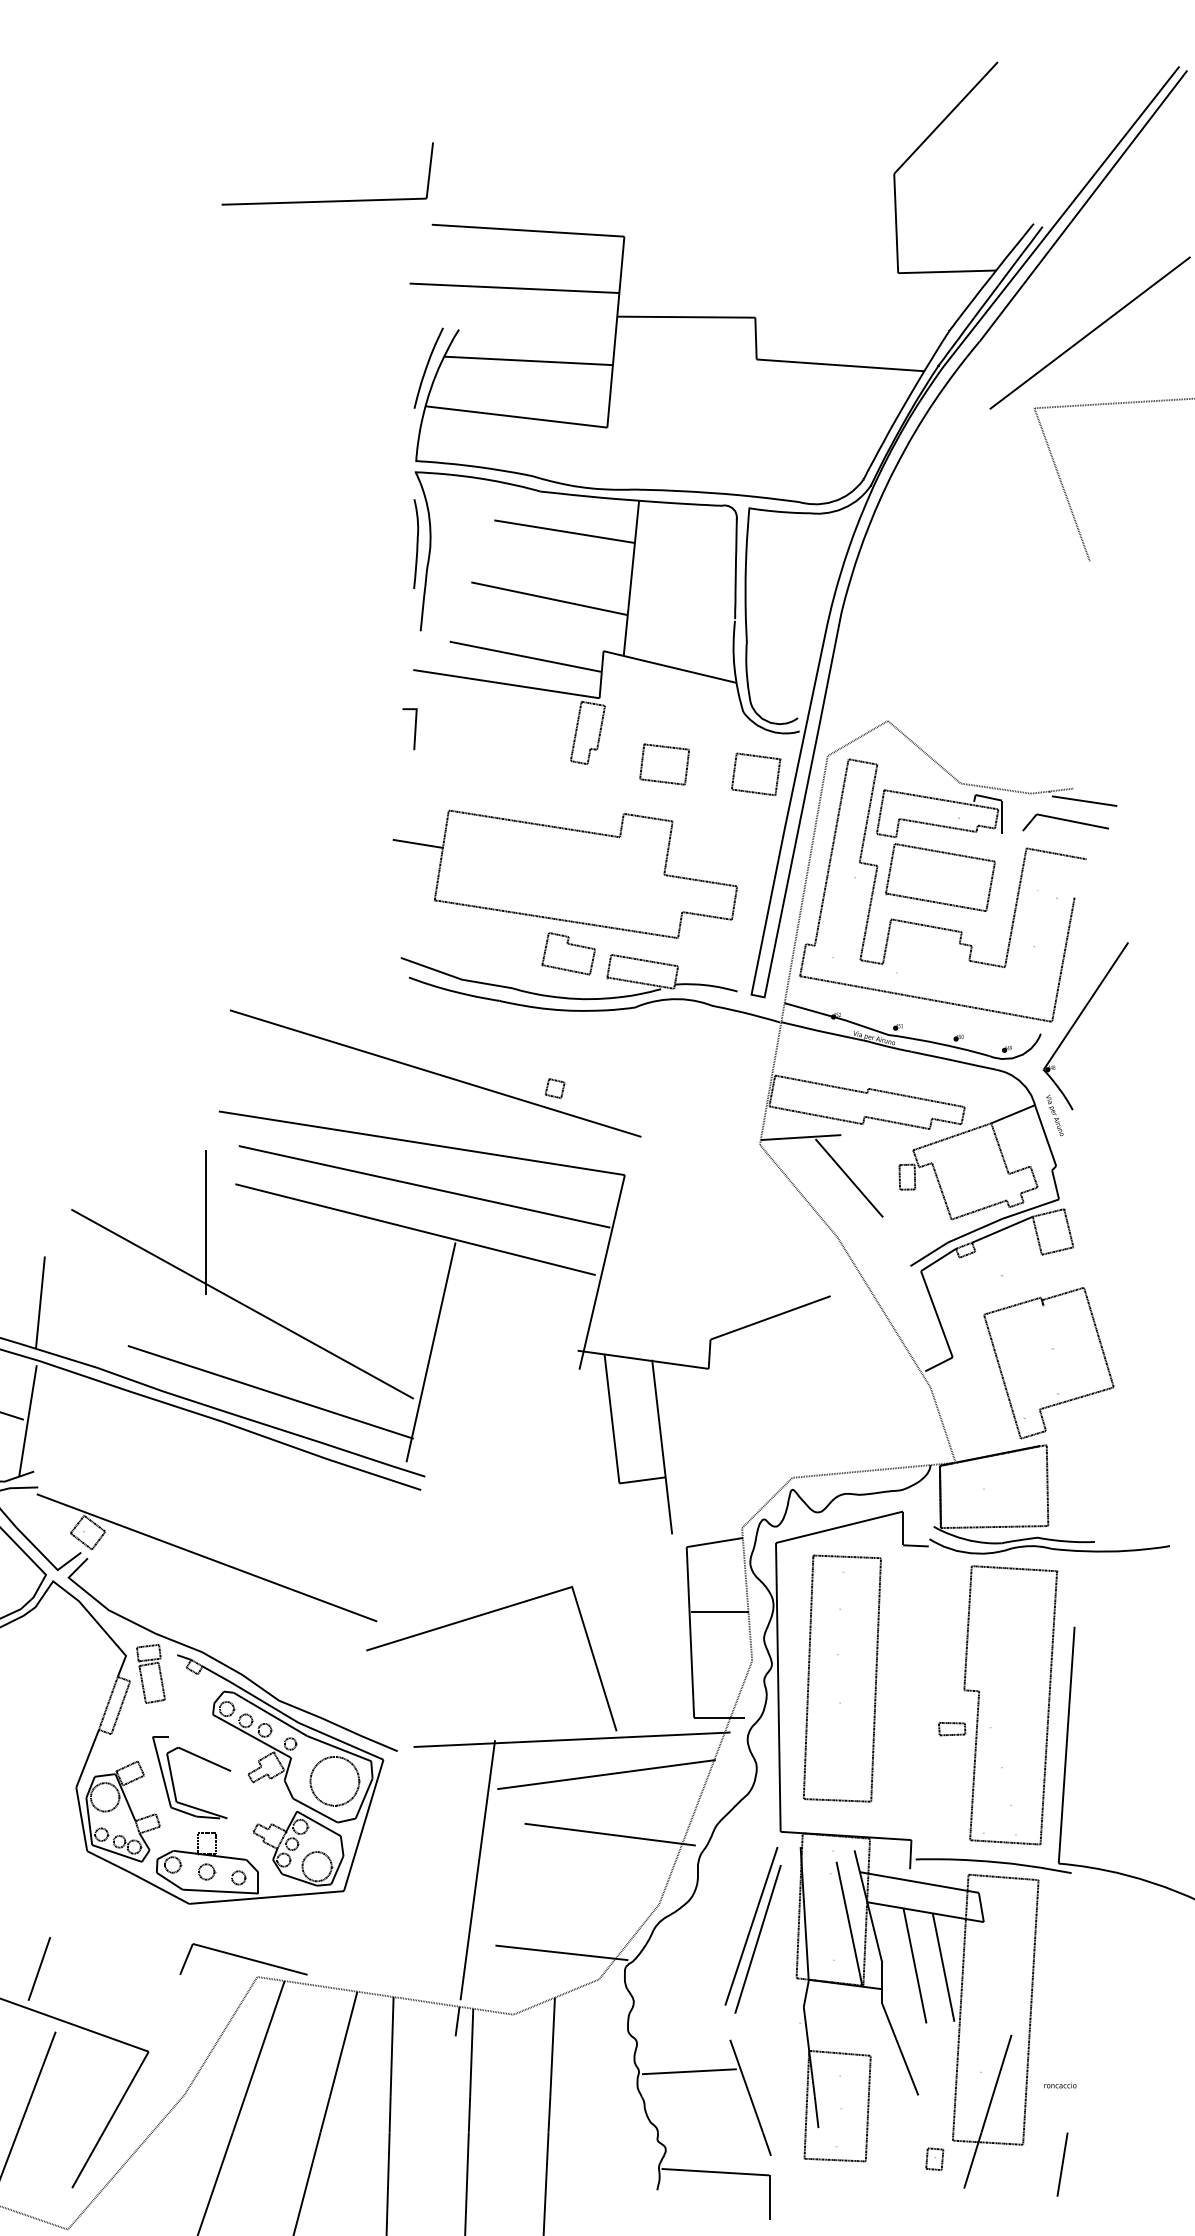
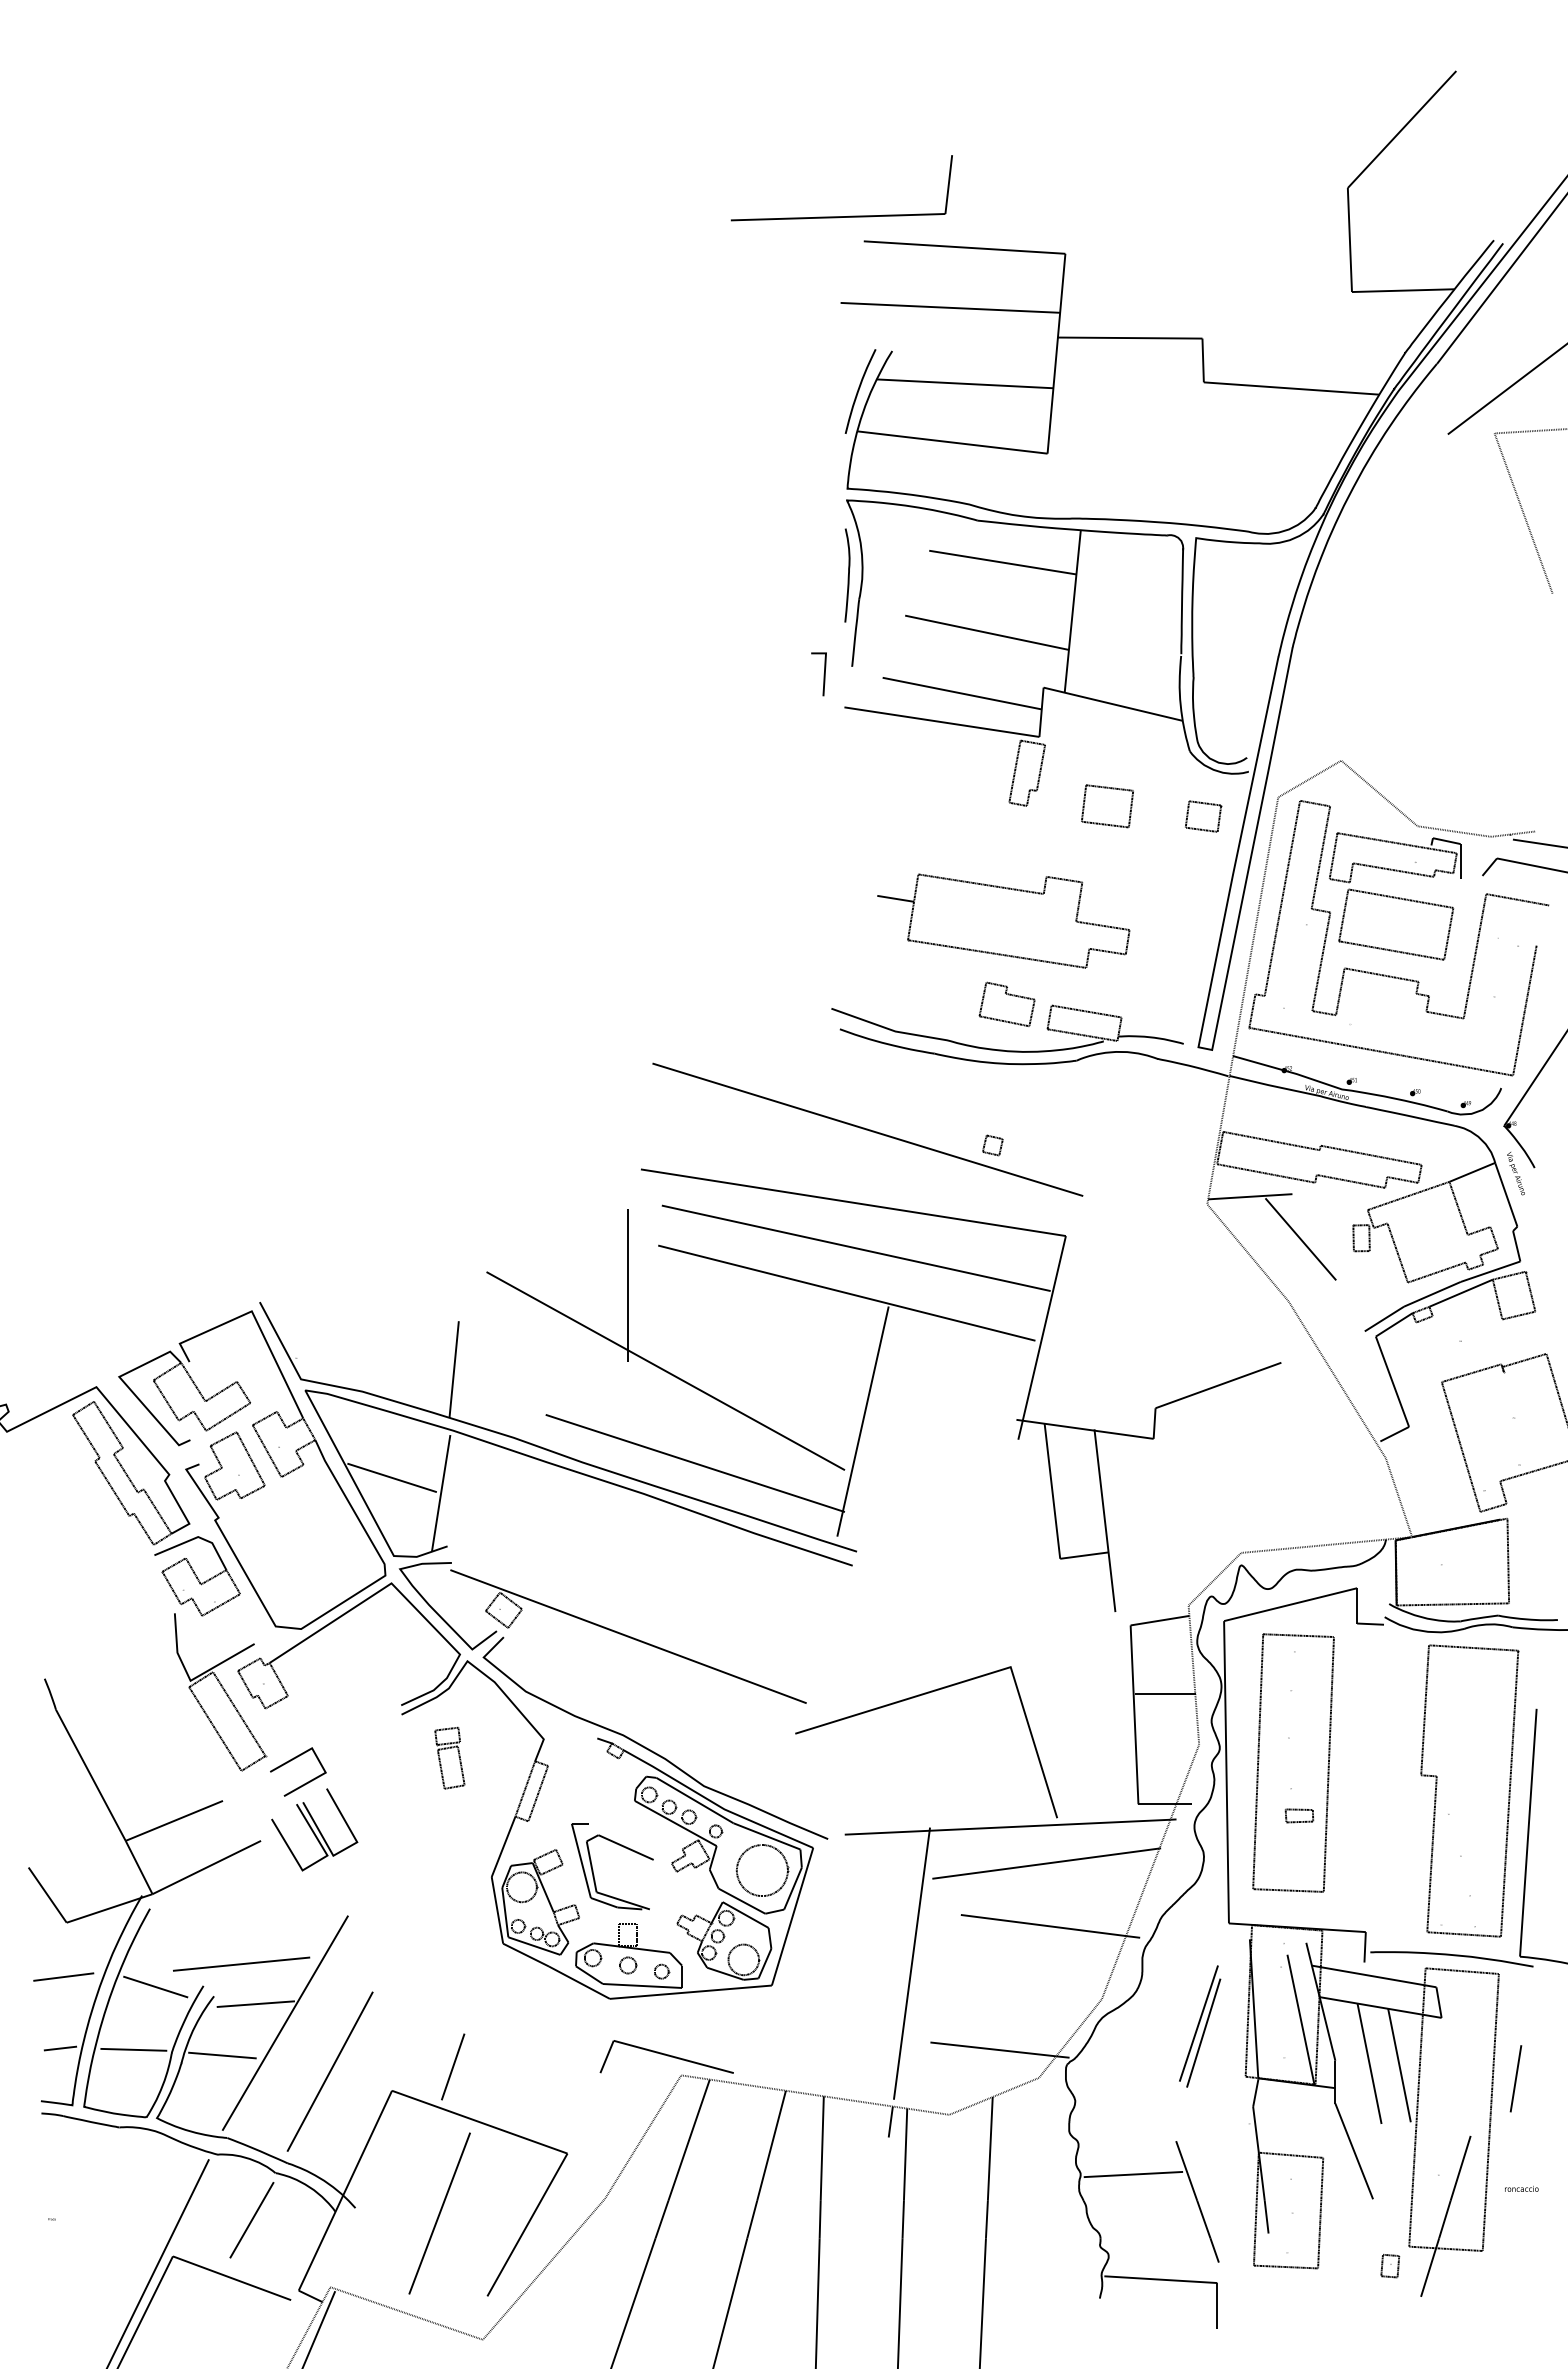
part: (327, 201) -> (841, 216), moved
line: (414, 729) -> (823, 674), moved
part: (756, 774) -> (1203, 816), size x0.7
part: (565, 873) -> (1003, 920), size x0.7
part: (150, 1673) -> (449, 1757), moved
part: (952, 1728) -> (1299, 1815), moved
part: (752, 1930) -> (1199, 2026), size x0.7
line: (1062, 2164) -> (1515, 2078), moved

